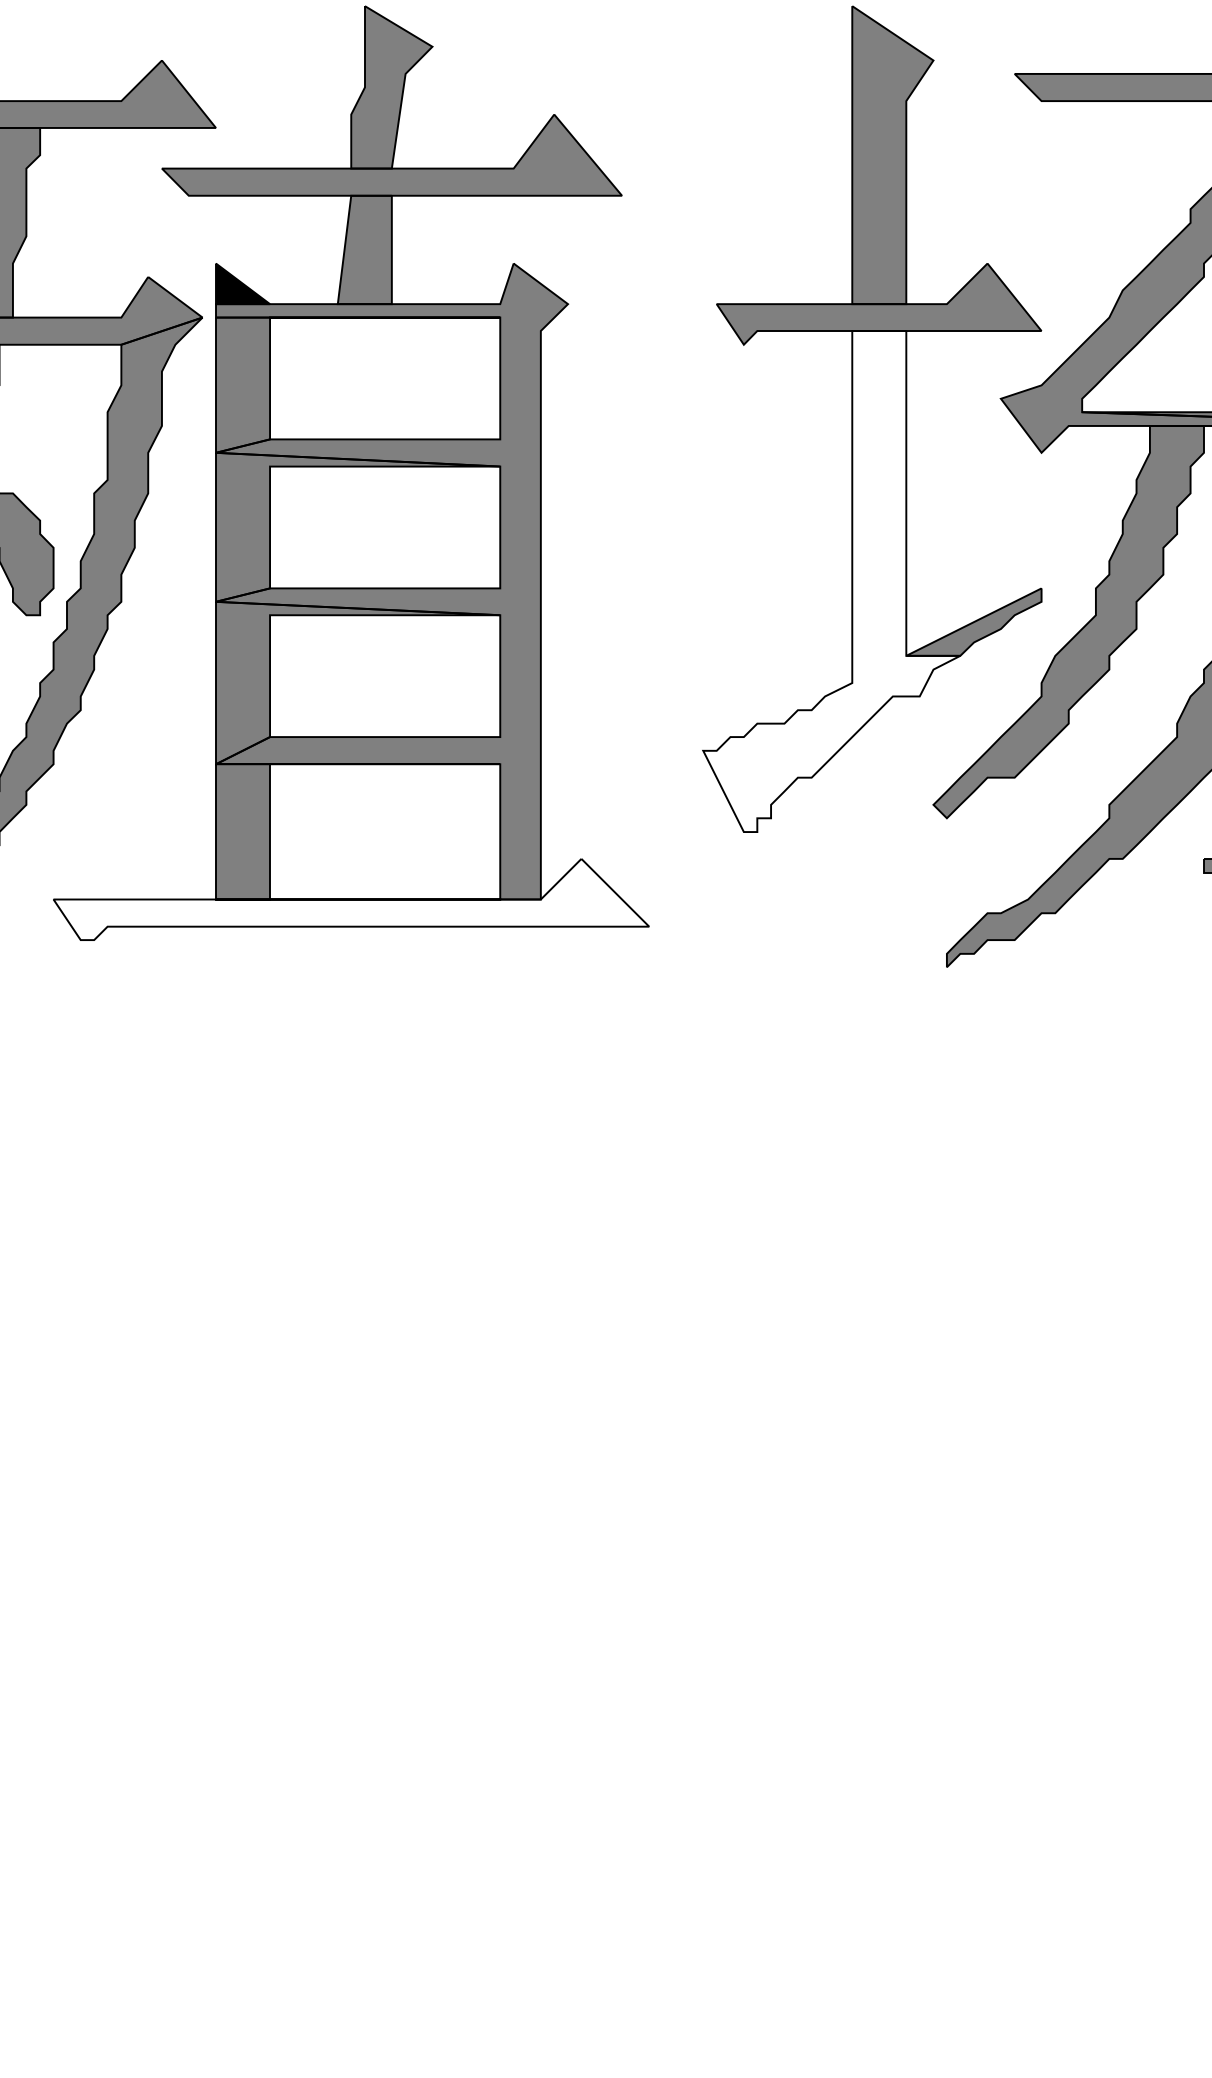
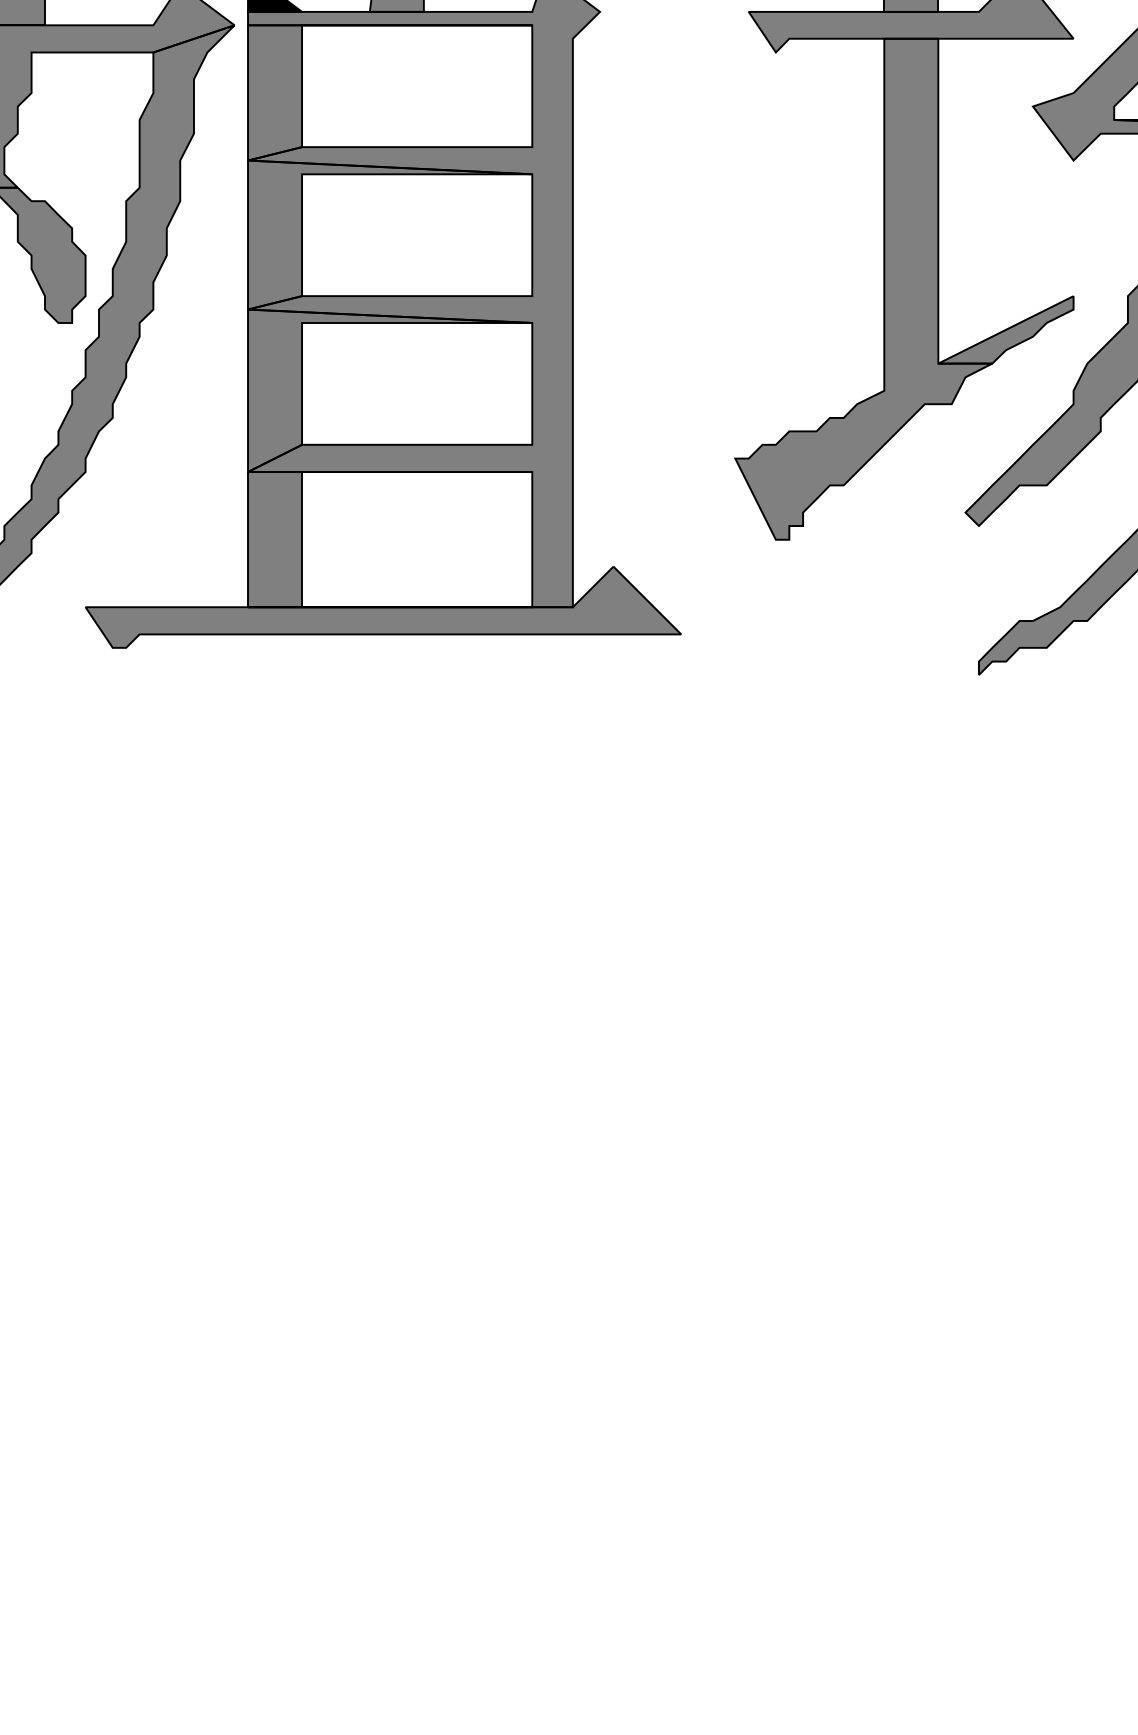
fill: (831, 581) -> (863, 289), added
fill: (351, 899) -> (383, 607), added

